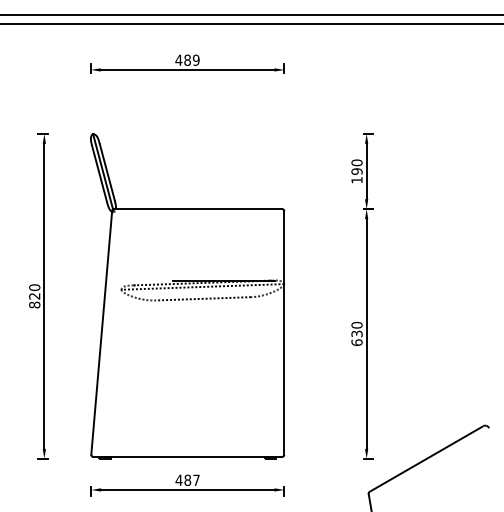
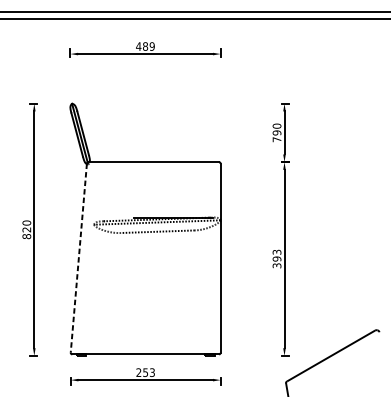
text: (356, 180) -> (276, 139), 190 -> 790
line: (101, 333) -> (78, 258), solid -> dashed
text: (356, 333) -> (276, 258), 630 -> 393
text: (187, 479) -> (145, 372), 487 -> 253

